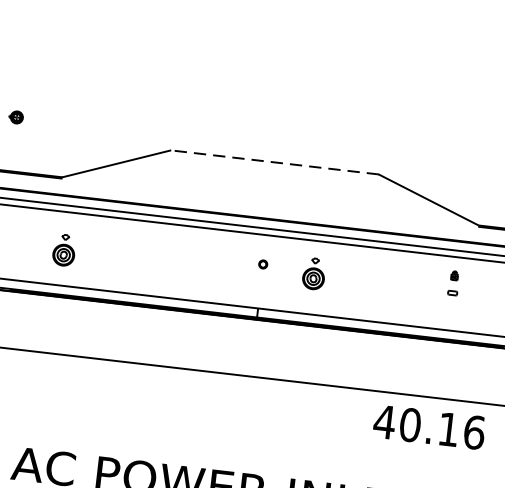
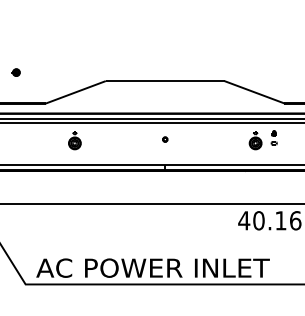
line: (275, 163) -> (165, 81), dashed -> solid
part: (63, 250) -> (74, 140), moved
part: (313, 273) -> (255, 140), moved

